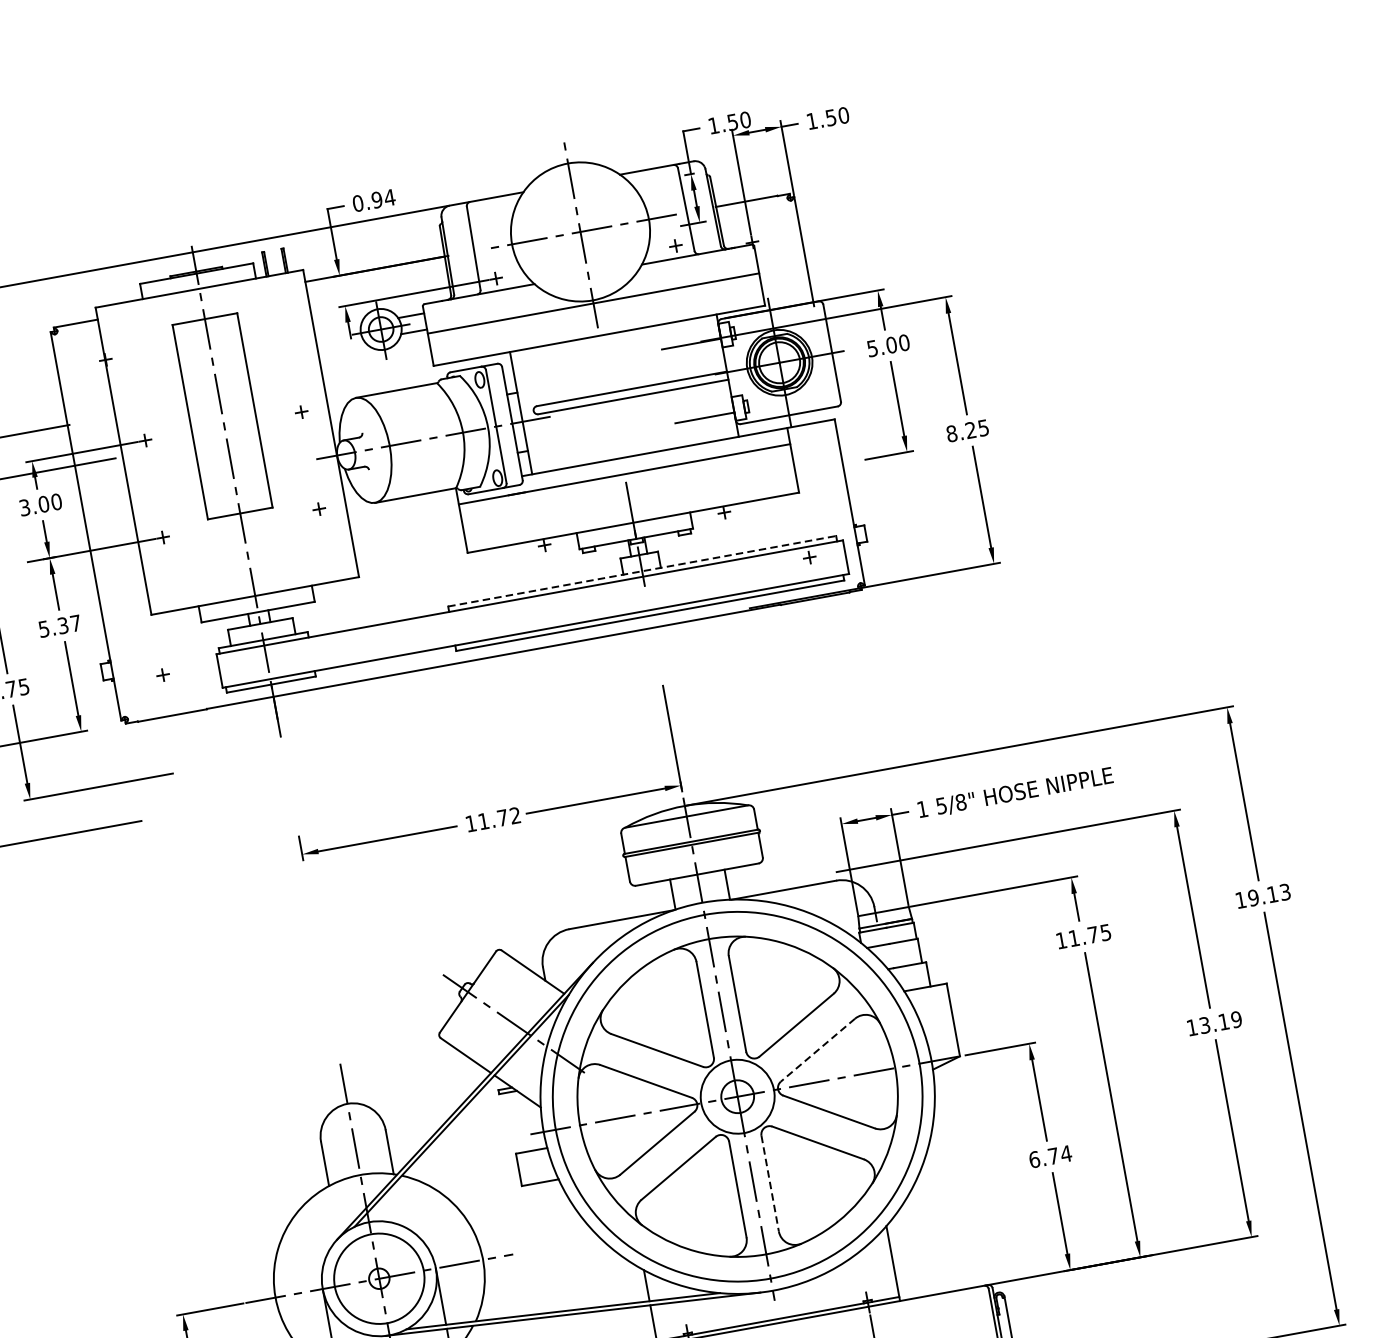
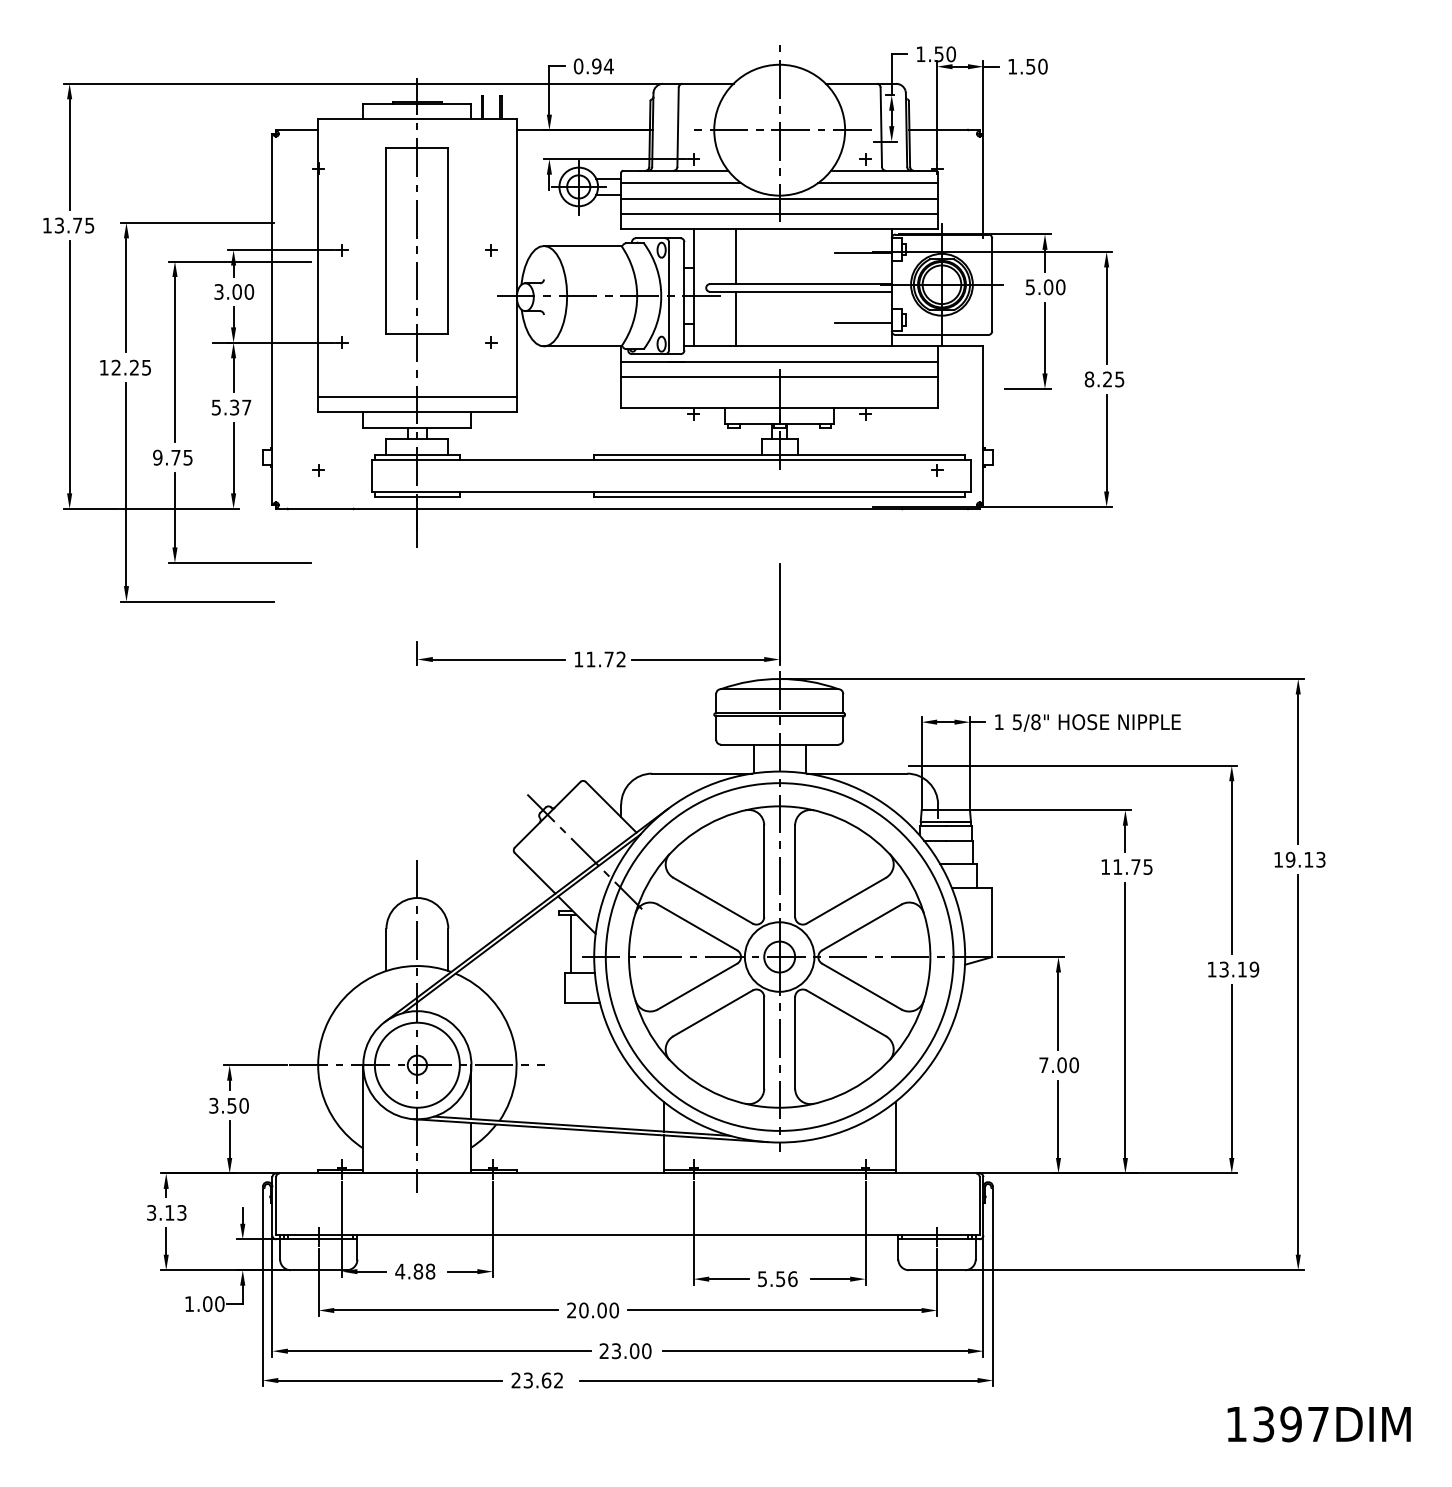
line: (694, 268) -> (878, 183), added
line: (487, 306) -> (681, 183), added
line: (596, 320) -> (779, 214), added
line: (559, 372) -> (736, 256), added
line: (571, 437) -> (736, 318), added
line: (627, 490) -> (779, 377), added
line: (643, 570) -> (780, 454), dashed -> solid
line: (252, 579) -> (417, 396), added
line: (817, 1050) -> (861, 927), dashed -> solid
line: (516, 1122) -> (570, 943), added
text: (1050, 1156) -> (1059, 1065), 6.74 -> 7.00
line: (770, 1183) -> (795, 1042), dashed -> solid

